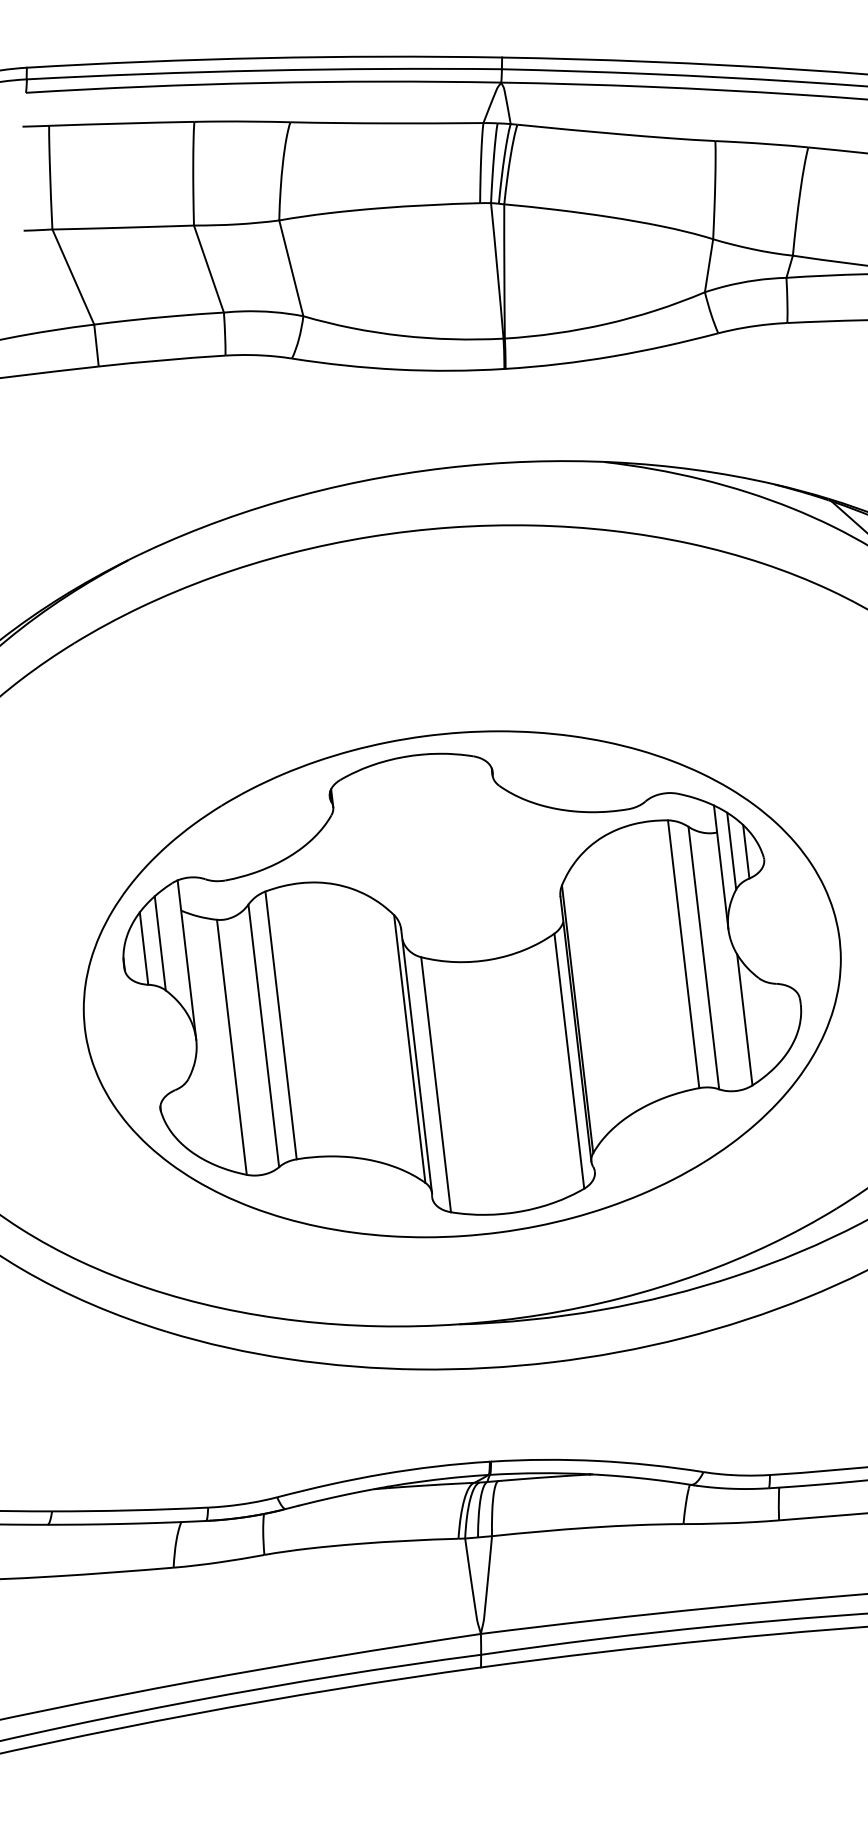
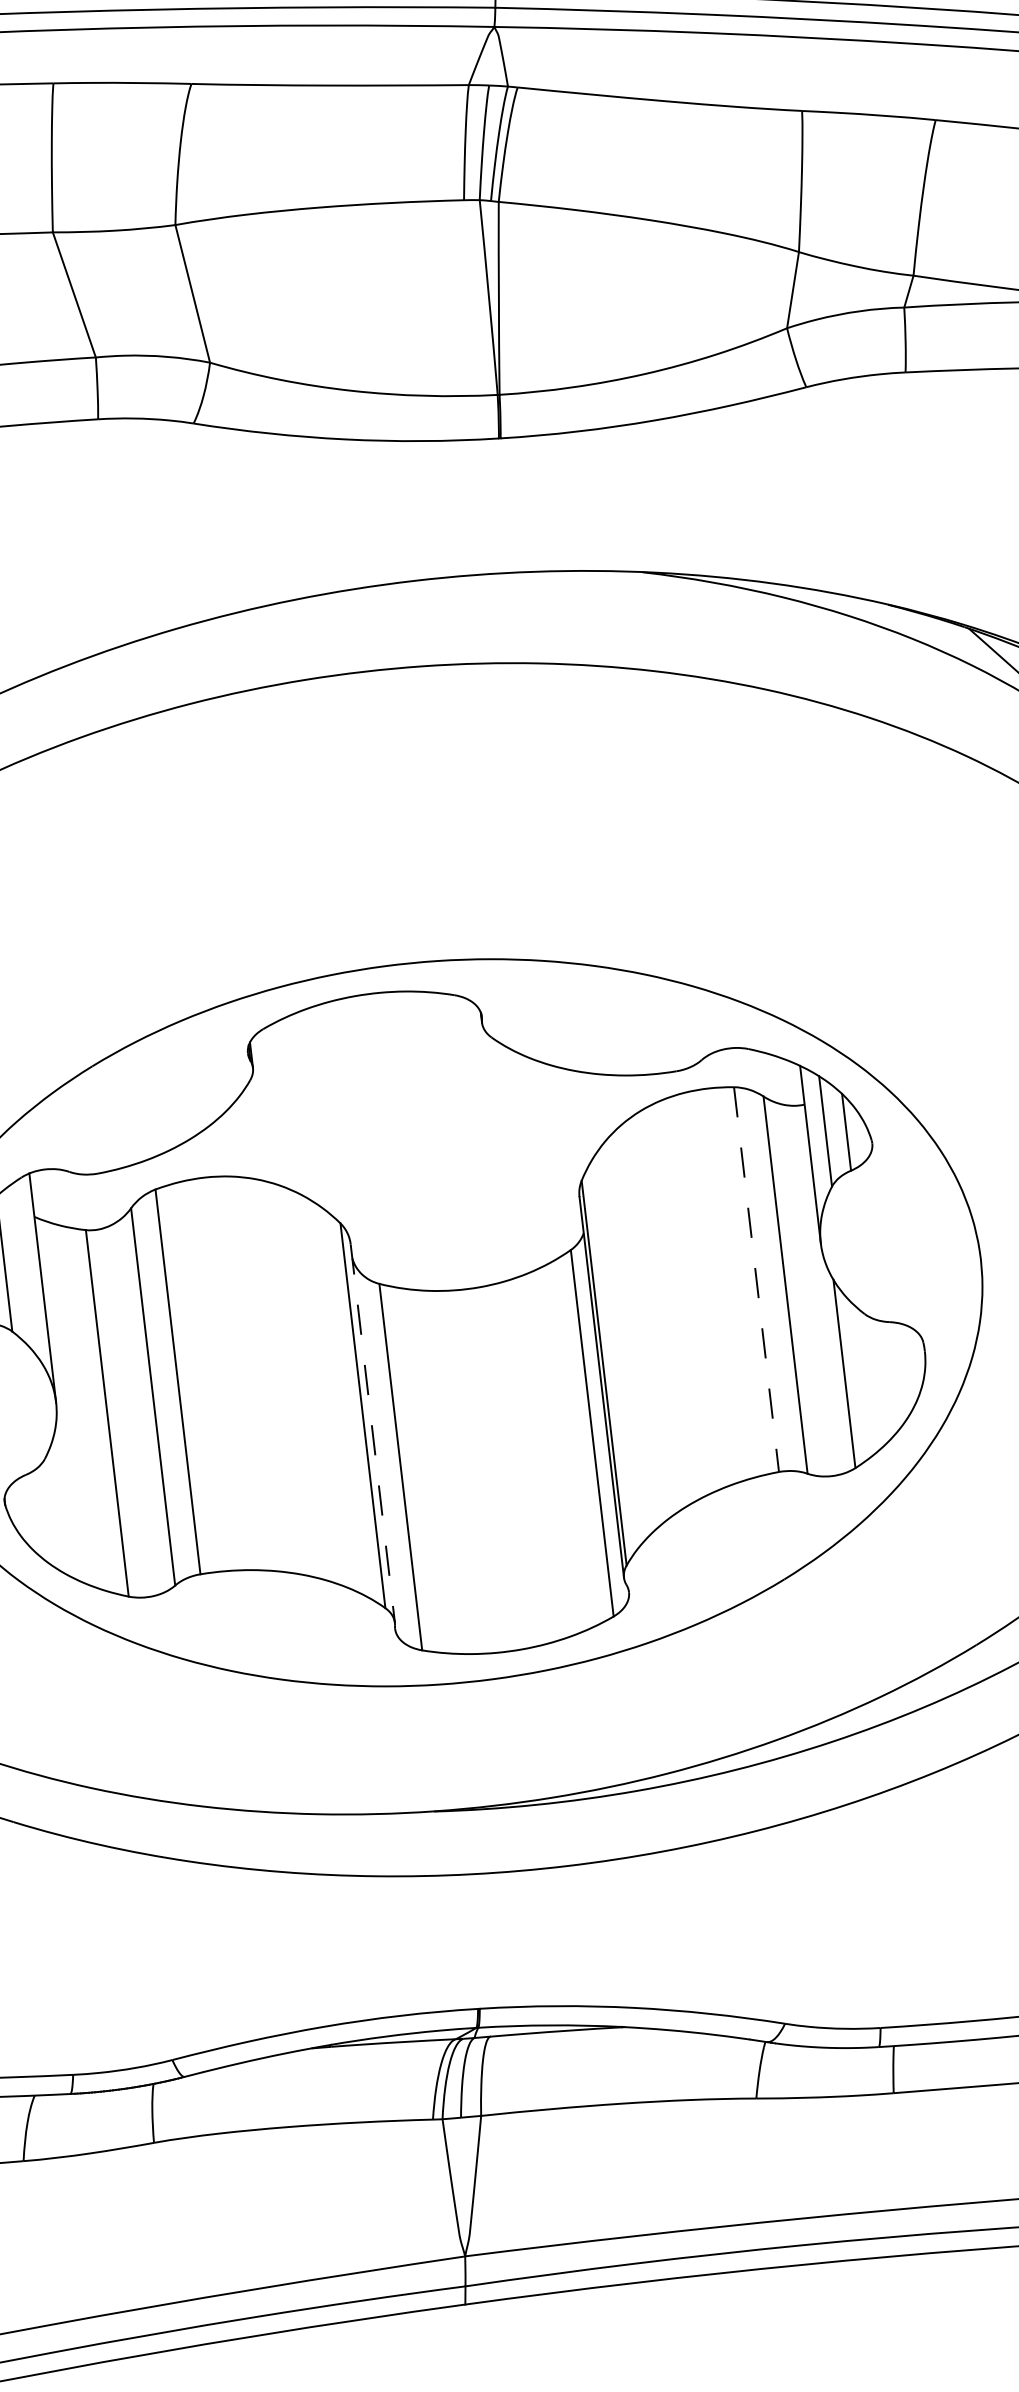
line: (683, 954) -> (756, 1279), solid -> dashed
line: (416, 1061) -> (372, 1433), solid -> dashed

